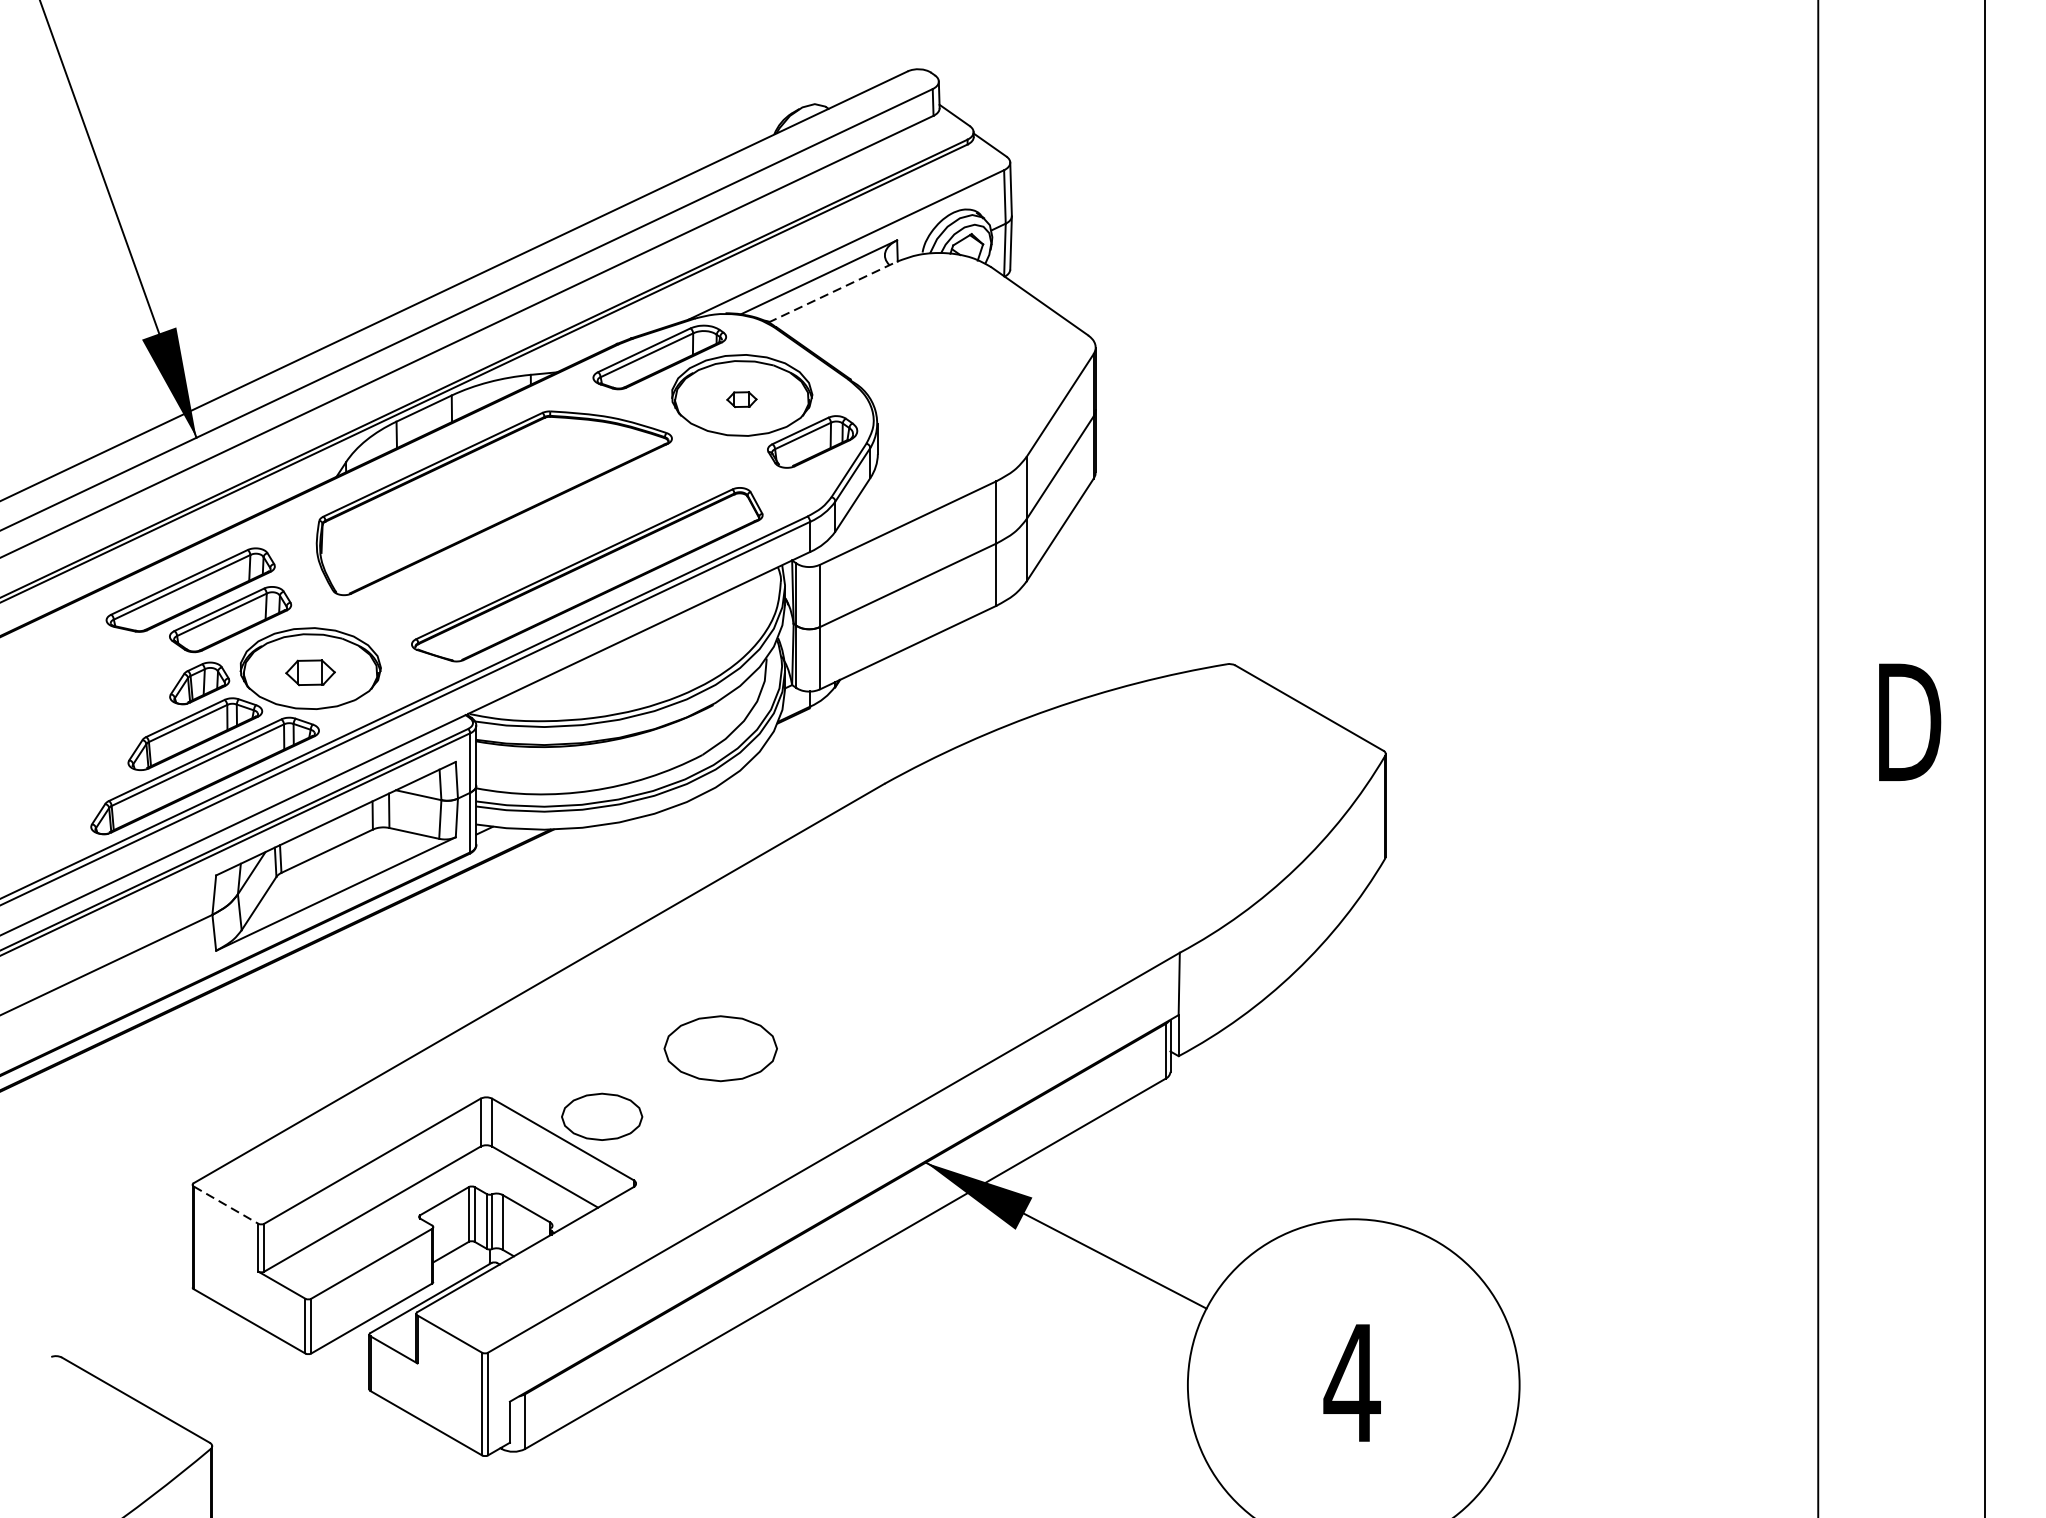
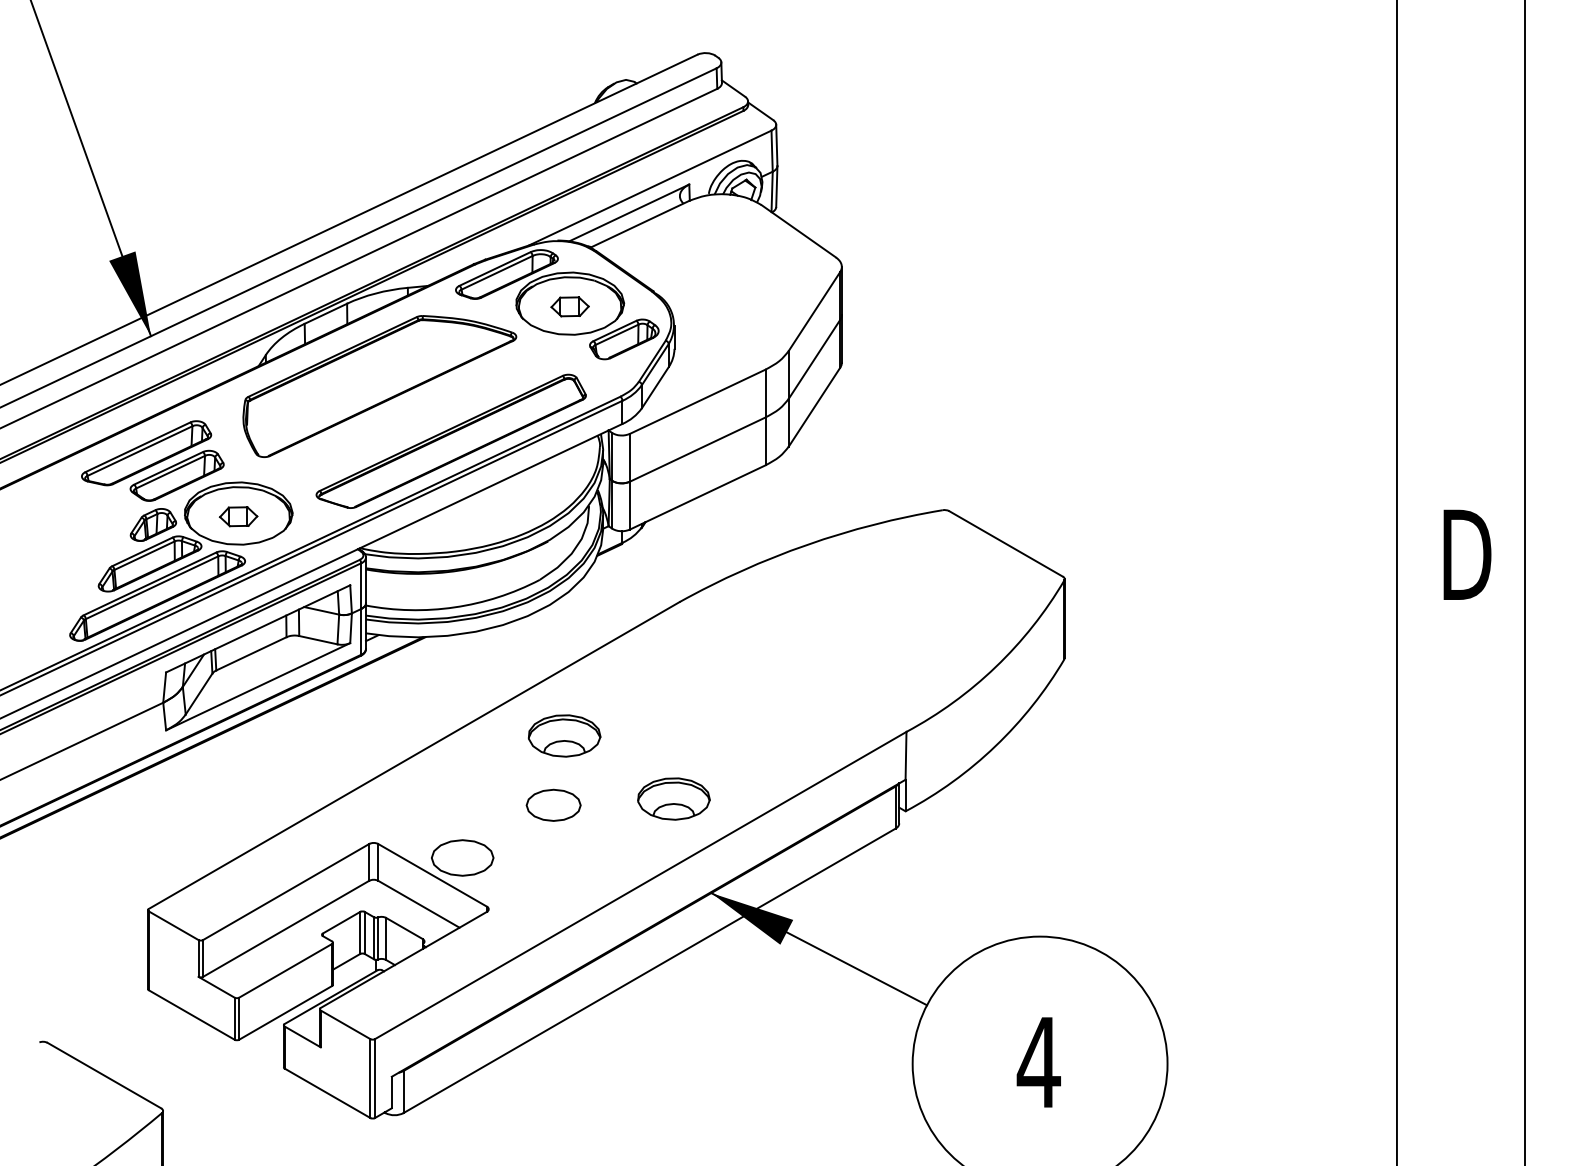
line: (832, 292) -> (639, 224), dashed -> solid
part: (741, 399) -> (569, 306), size x1.67
part: (734, 957) -> (564, 735), added
part: (876, 1039) -> (673, 798), added
part: (720, 1047) -> (553, 804), size x0.62
line: (225, 1204) -> (173, 925), dashed -> solid

